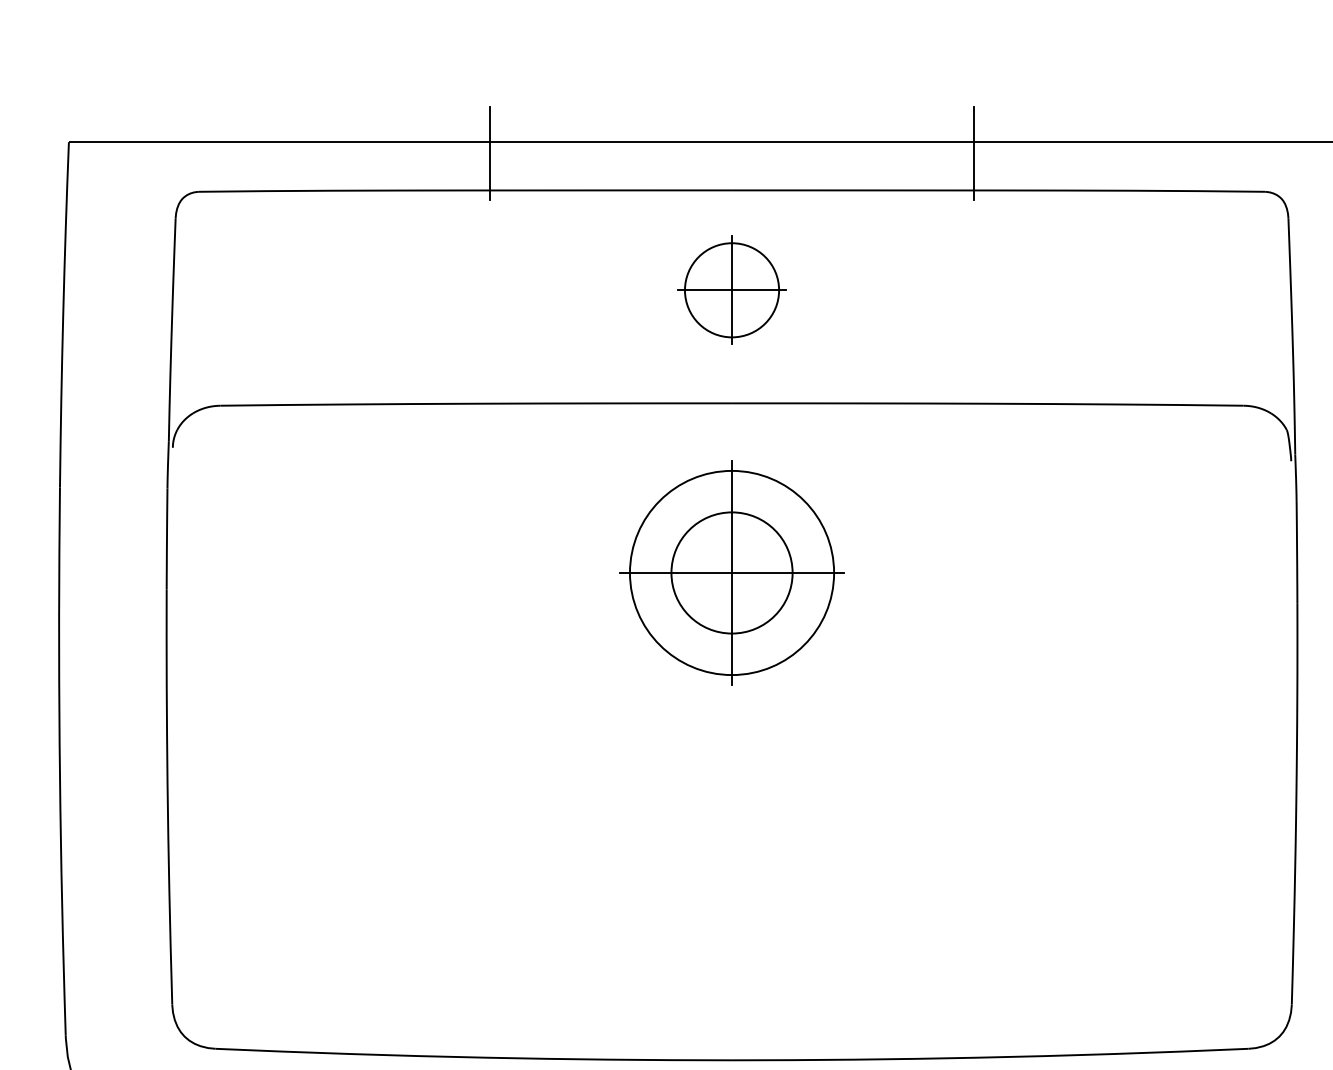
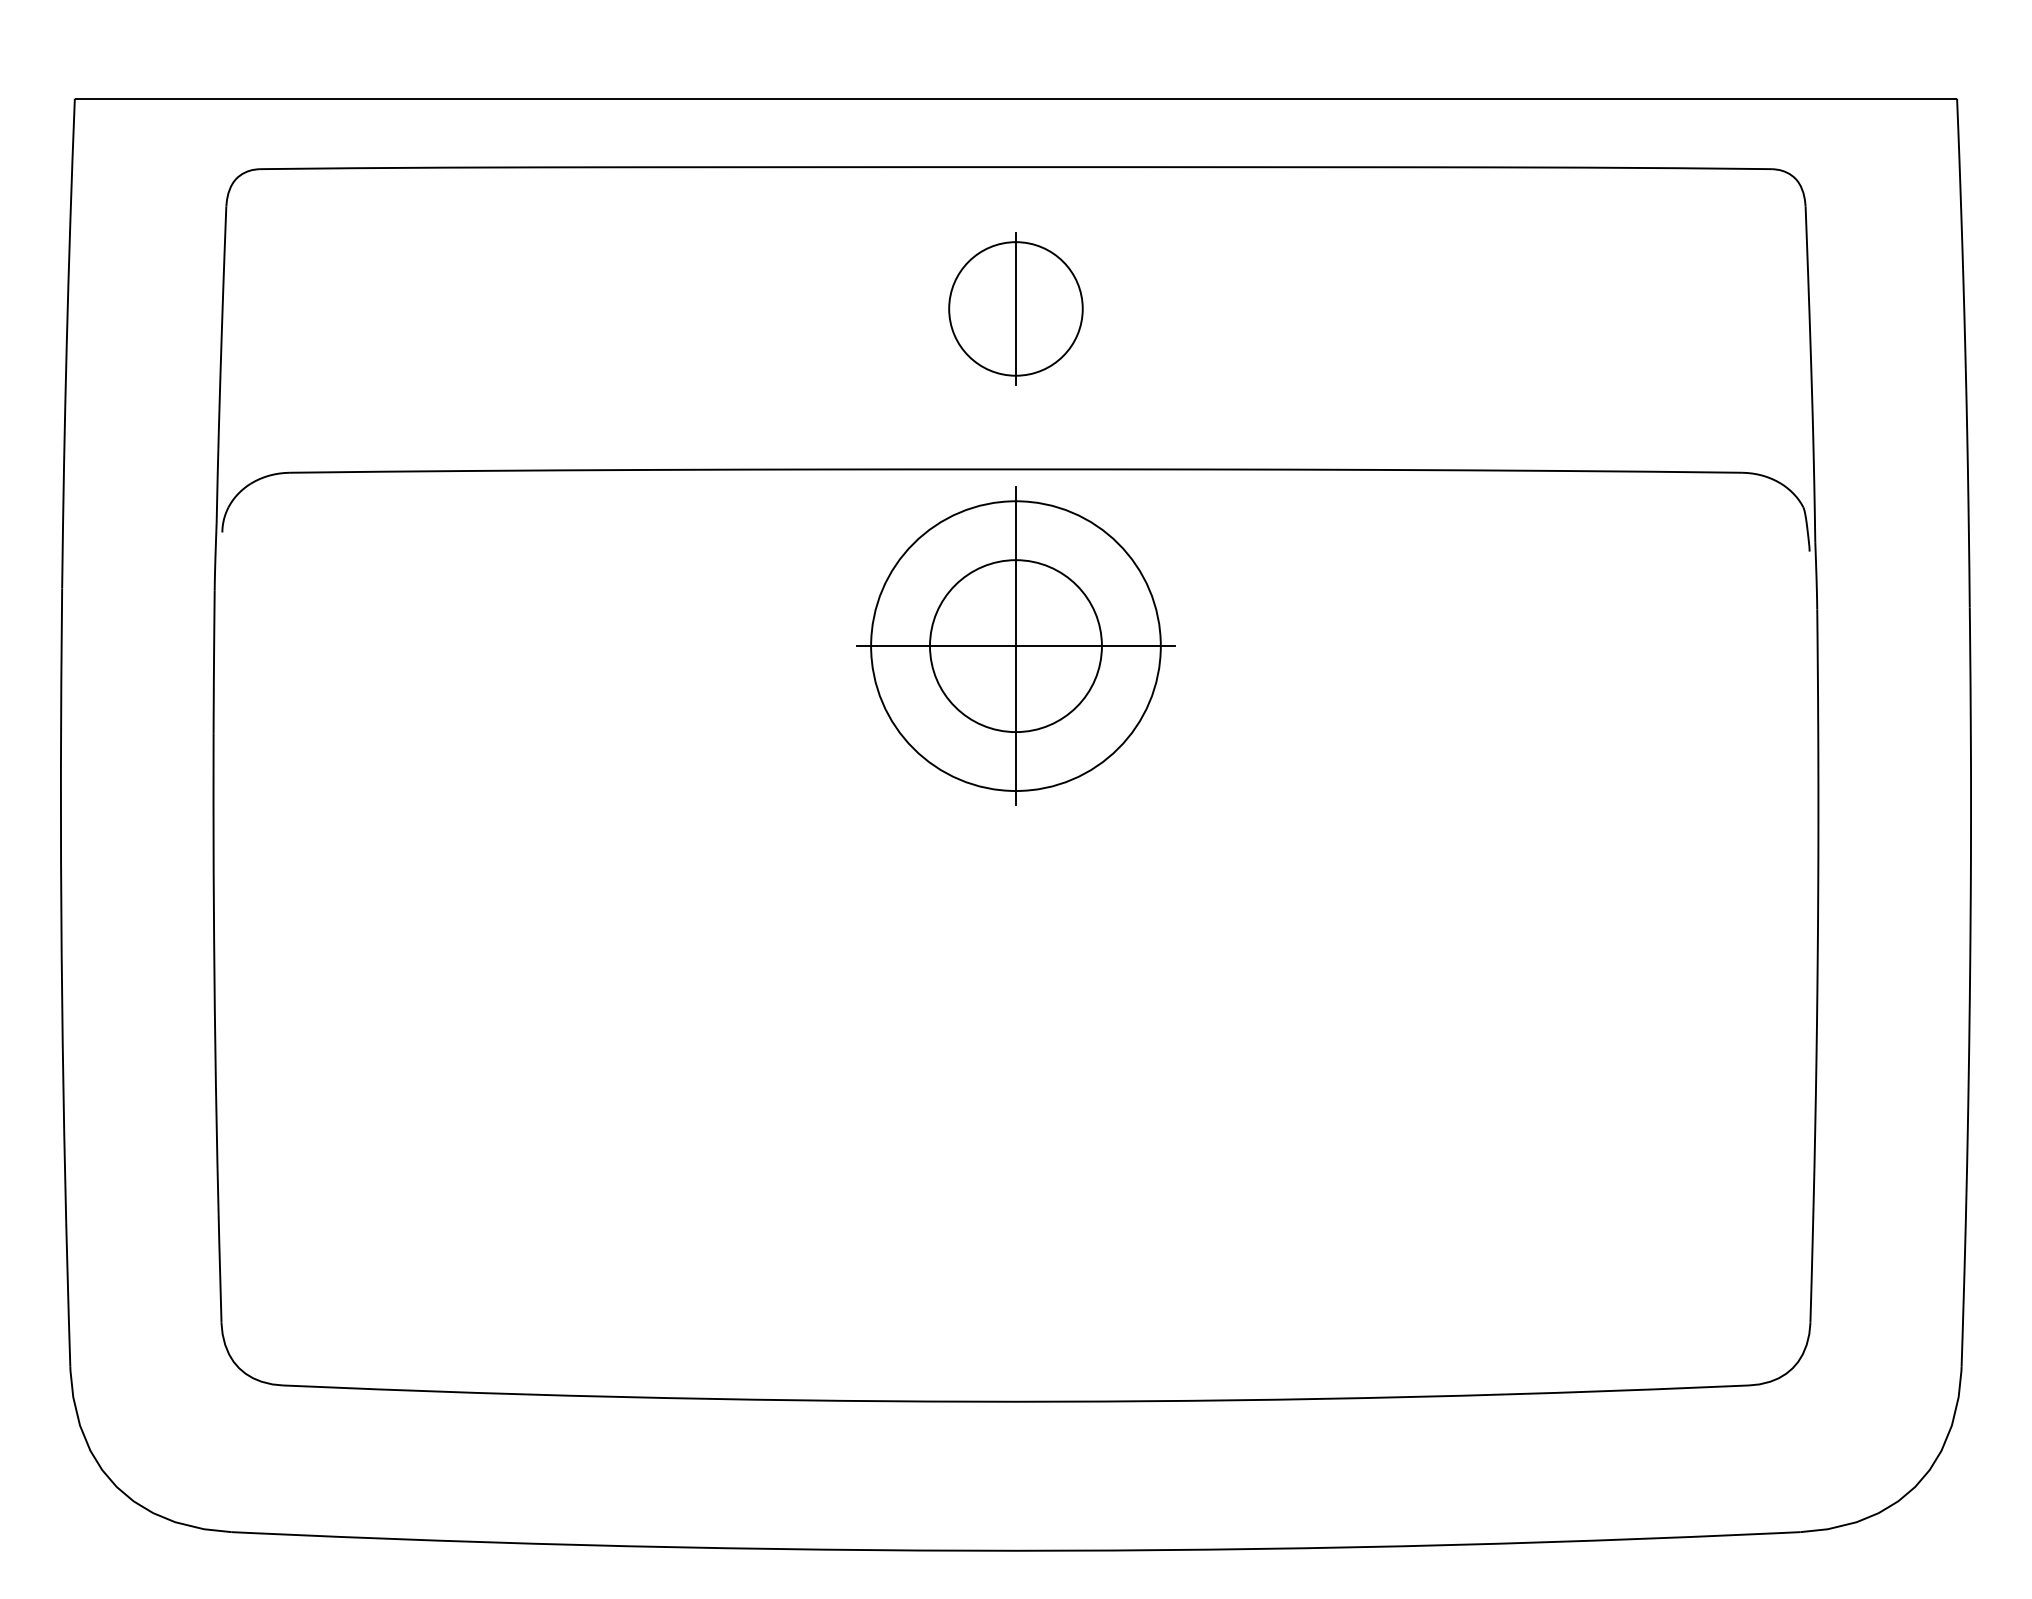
line: (490, 153) -> (672, 114), removed
line: (974, 153) -> (1359, 114), removed
line: (731, 289) -> (1015, 308), removed
part: (731, 572) -> (1015, 645), moved

